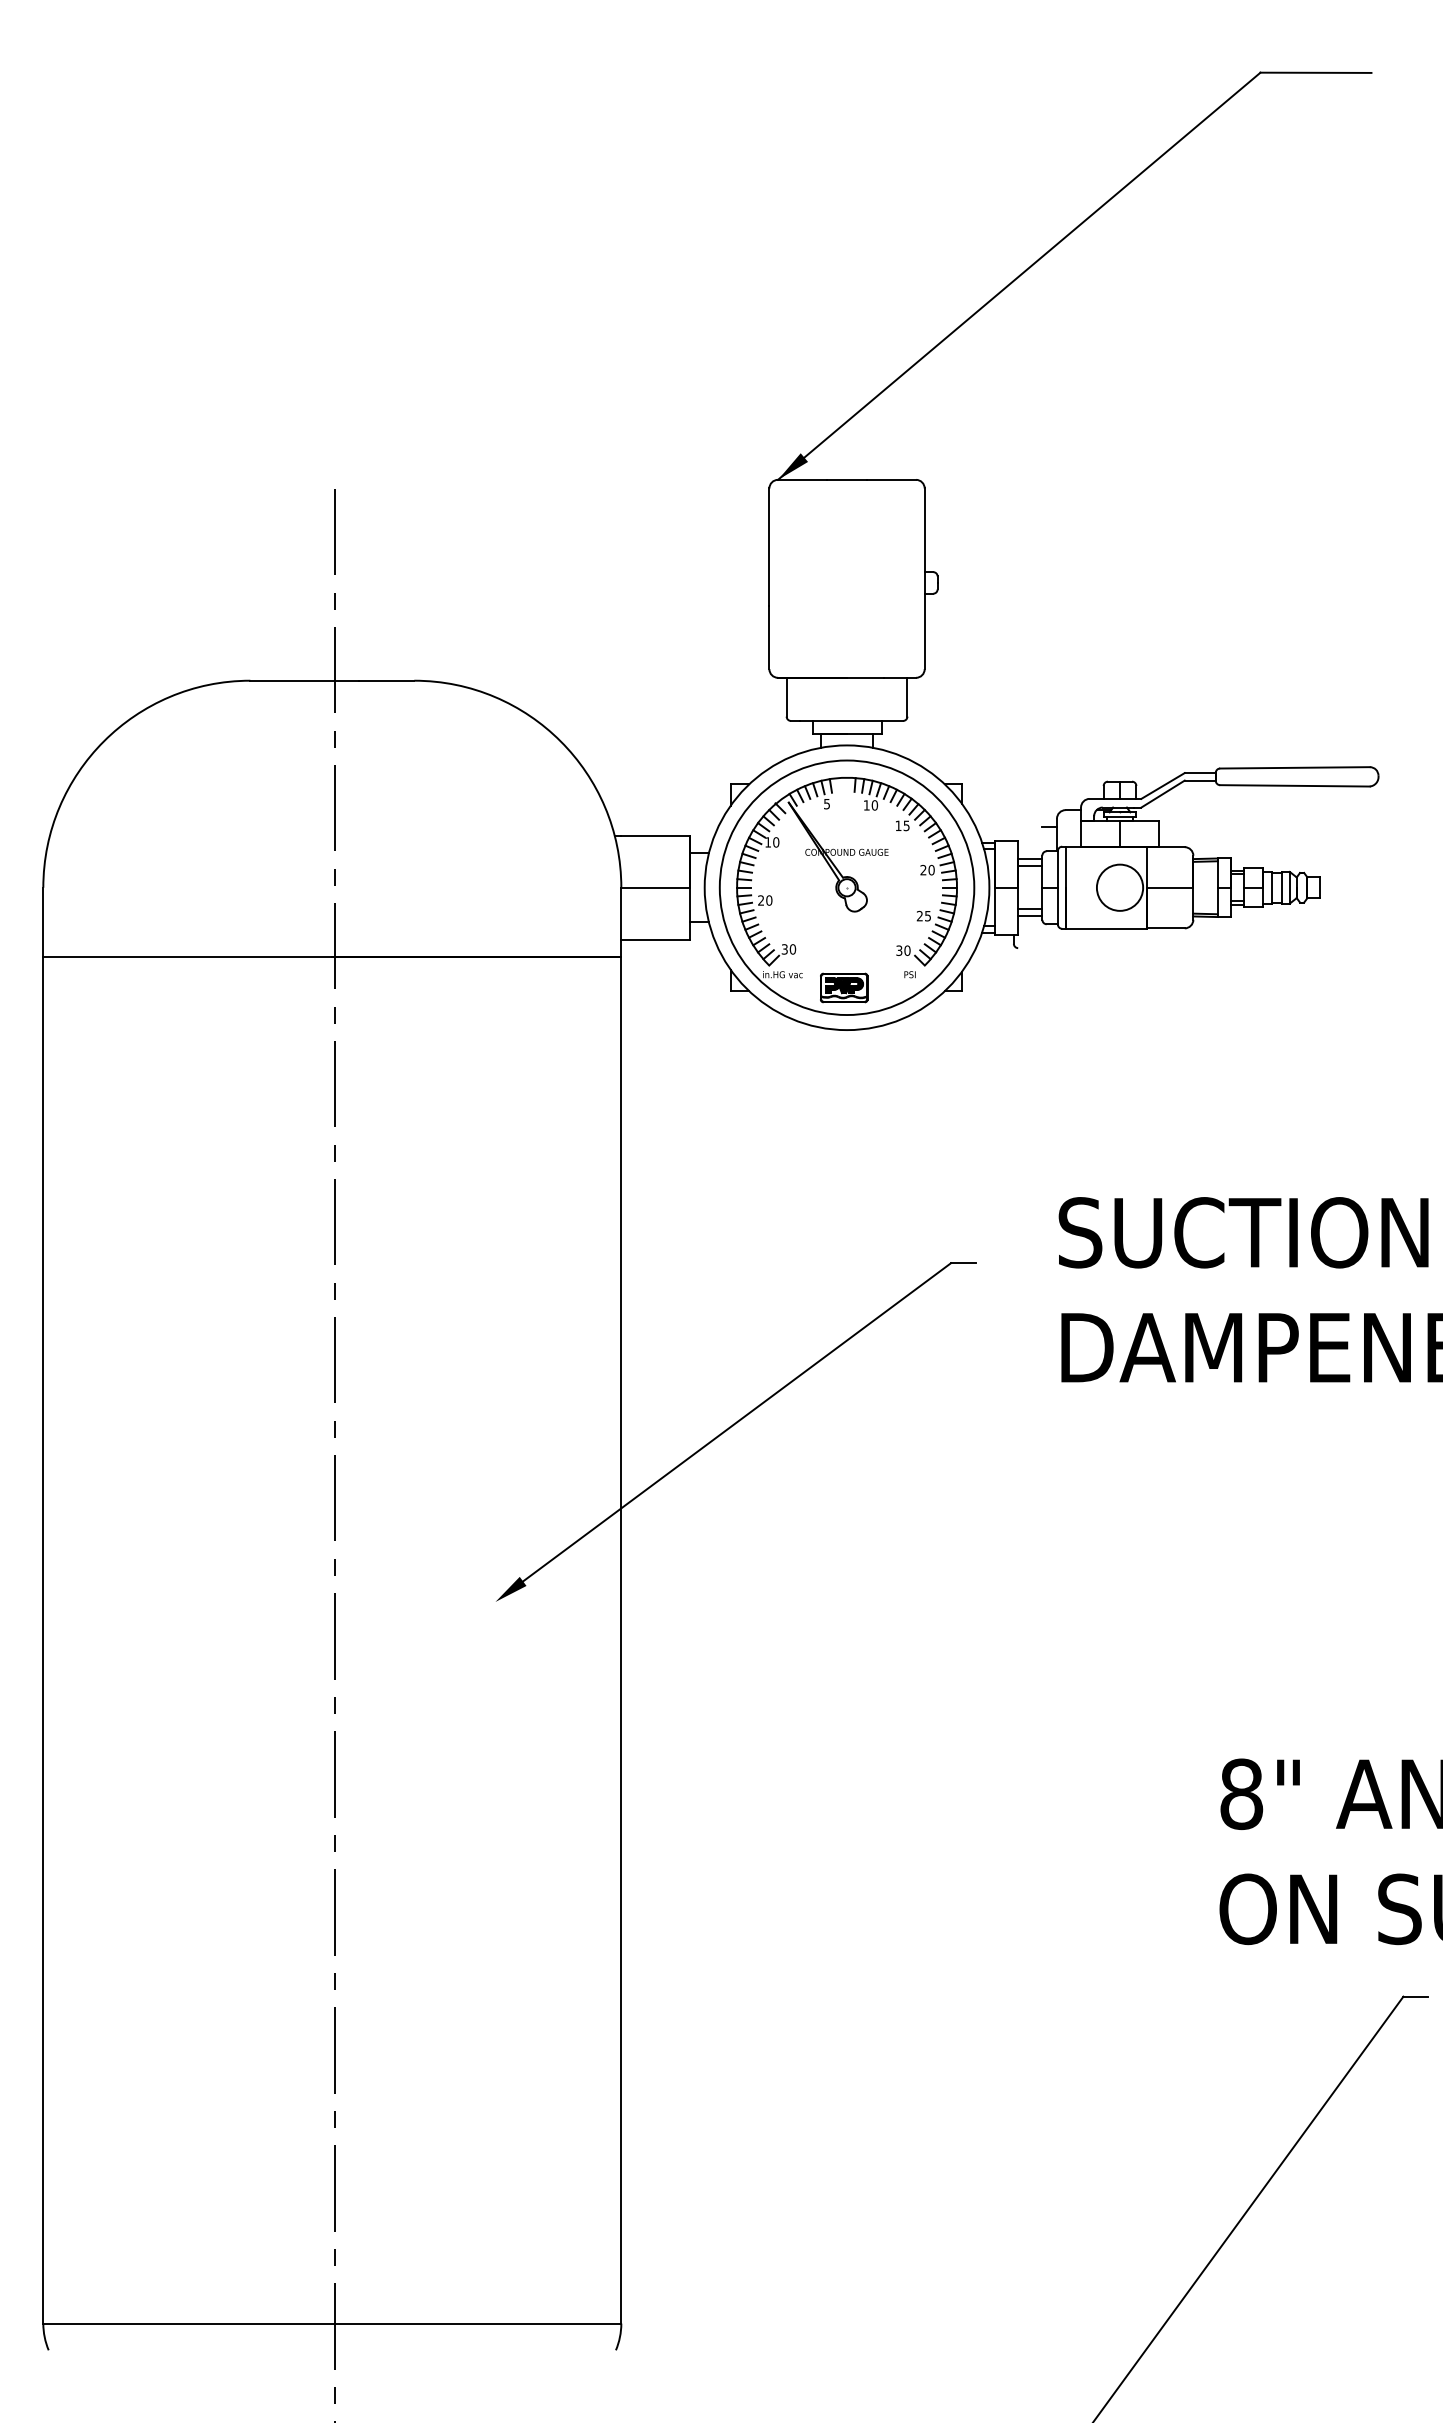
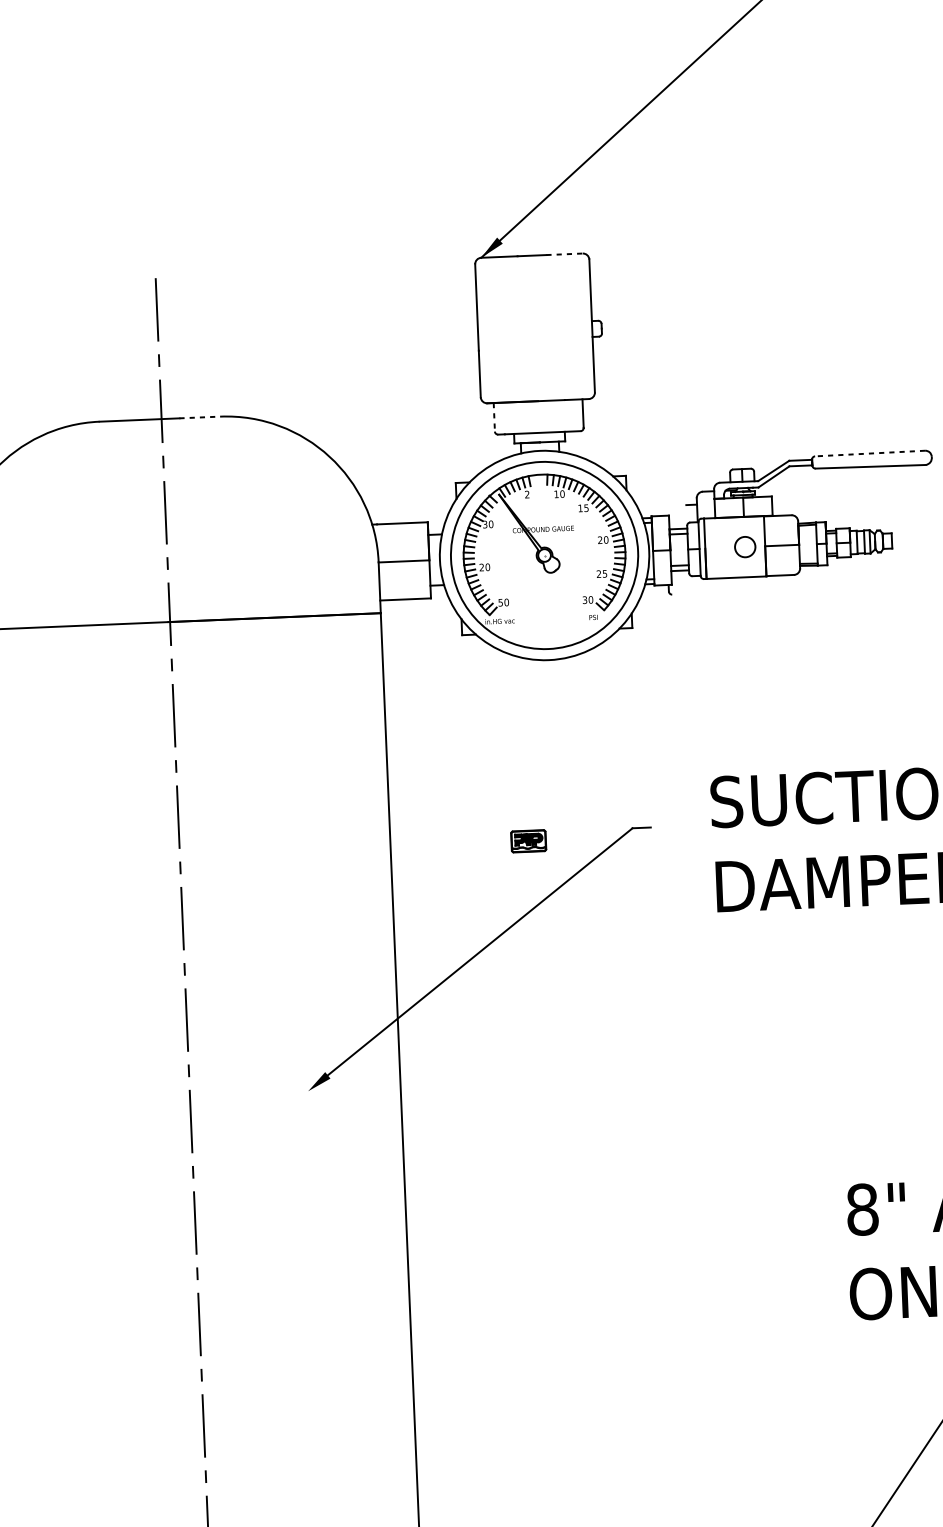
line: (891, 479) -> (564, 254), solid -> dashed
line: (386, 680) -> (199, 417), solid -> dashed
line: (786, 697) -> (494, 417), solid -> dashed
line: (1294, 767) -> (869, 453), solid -> dashed
text: (826, 803) -> (526, 494), 5 -> 2
text: (768, 842) -> (485, 524), 10 -> 30
circle: (1119, 887) -> (744, 546), size x0.6
text: (784, 948) -> (500, 602), 30 -> 50
part: (844, 987) -> (528, 840), moved

